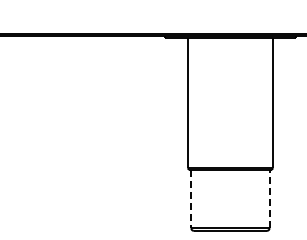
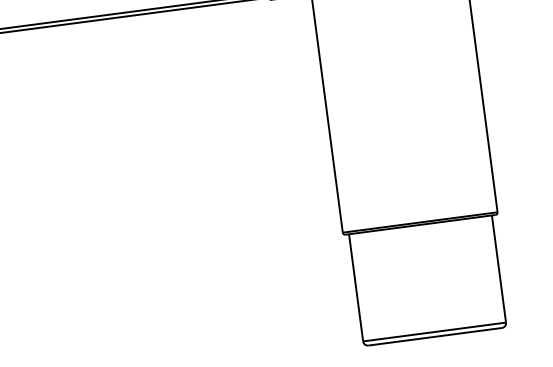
line: (269, 198) -> (498, 268), dashed -> solid
line: (191, 199) -> (356, 288), dashed -> solid

